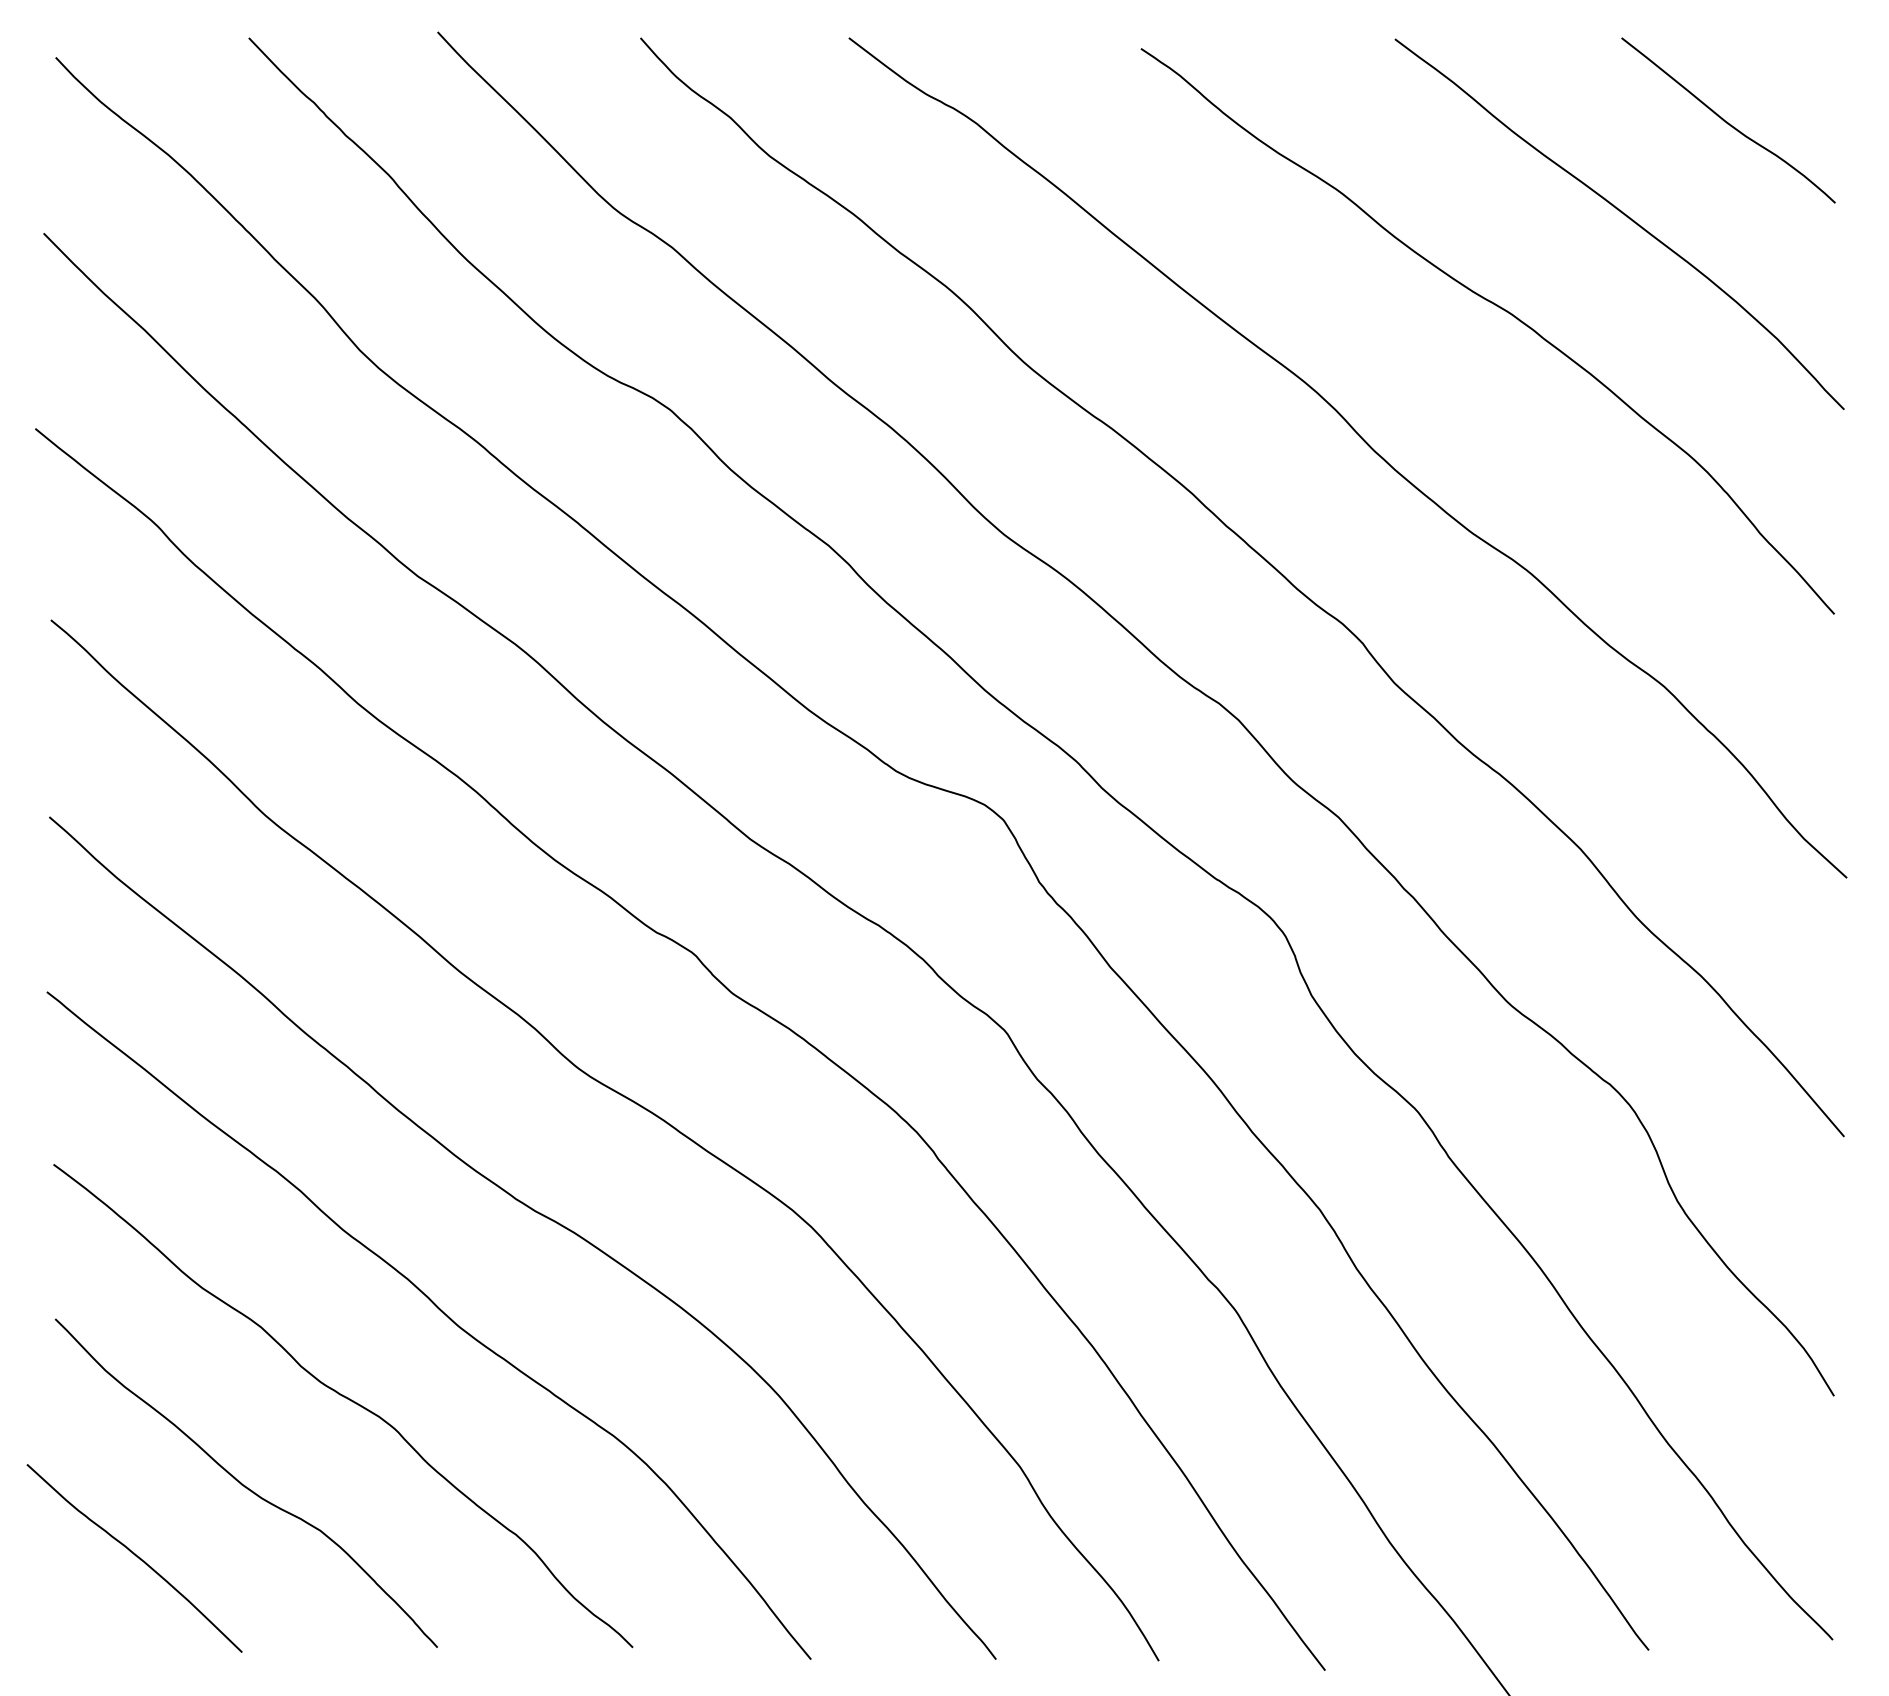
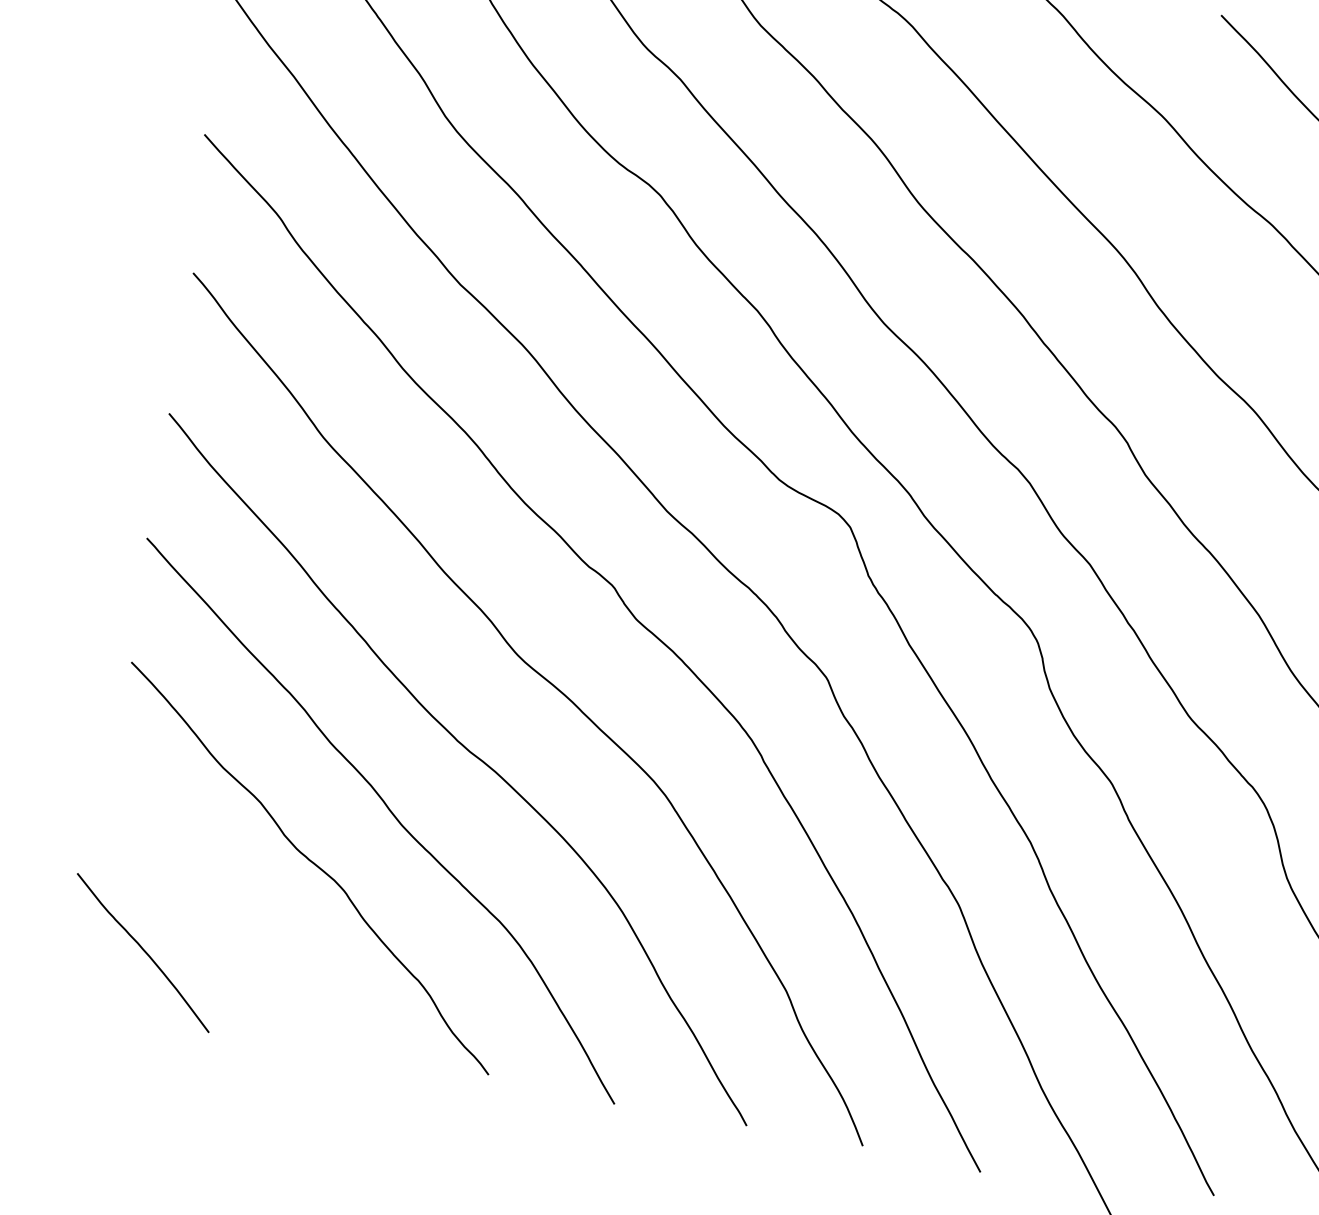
curve: (243, 1484) -> (229, 912), removed

